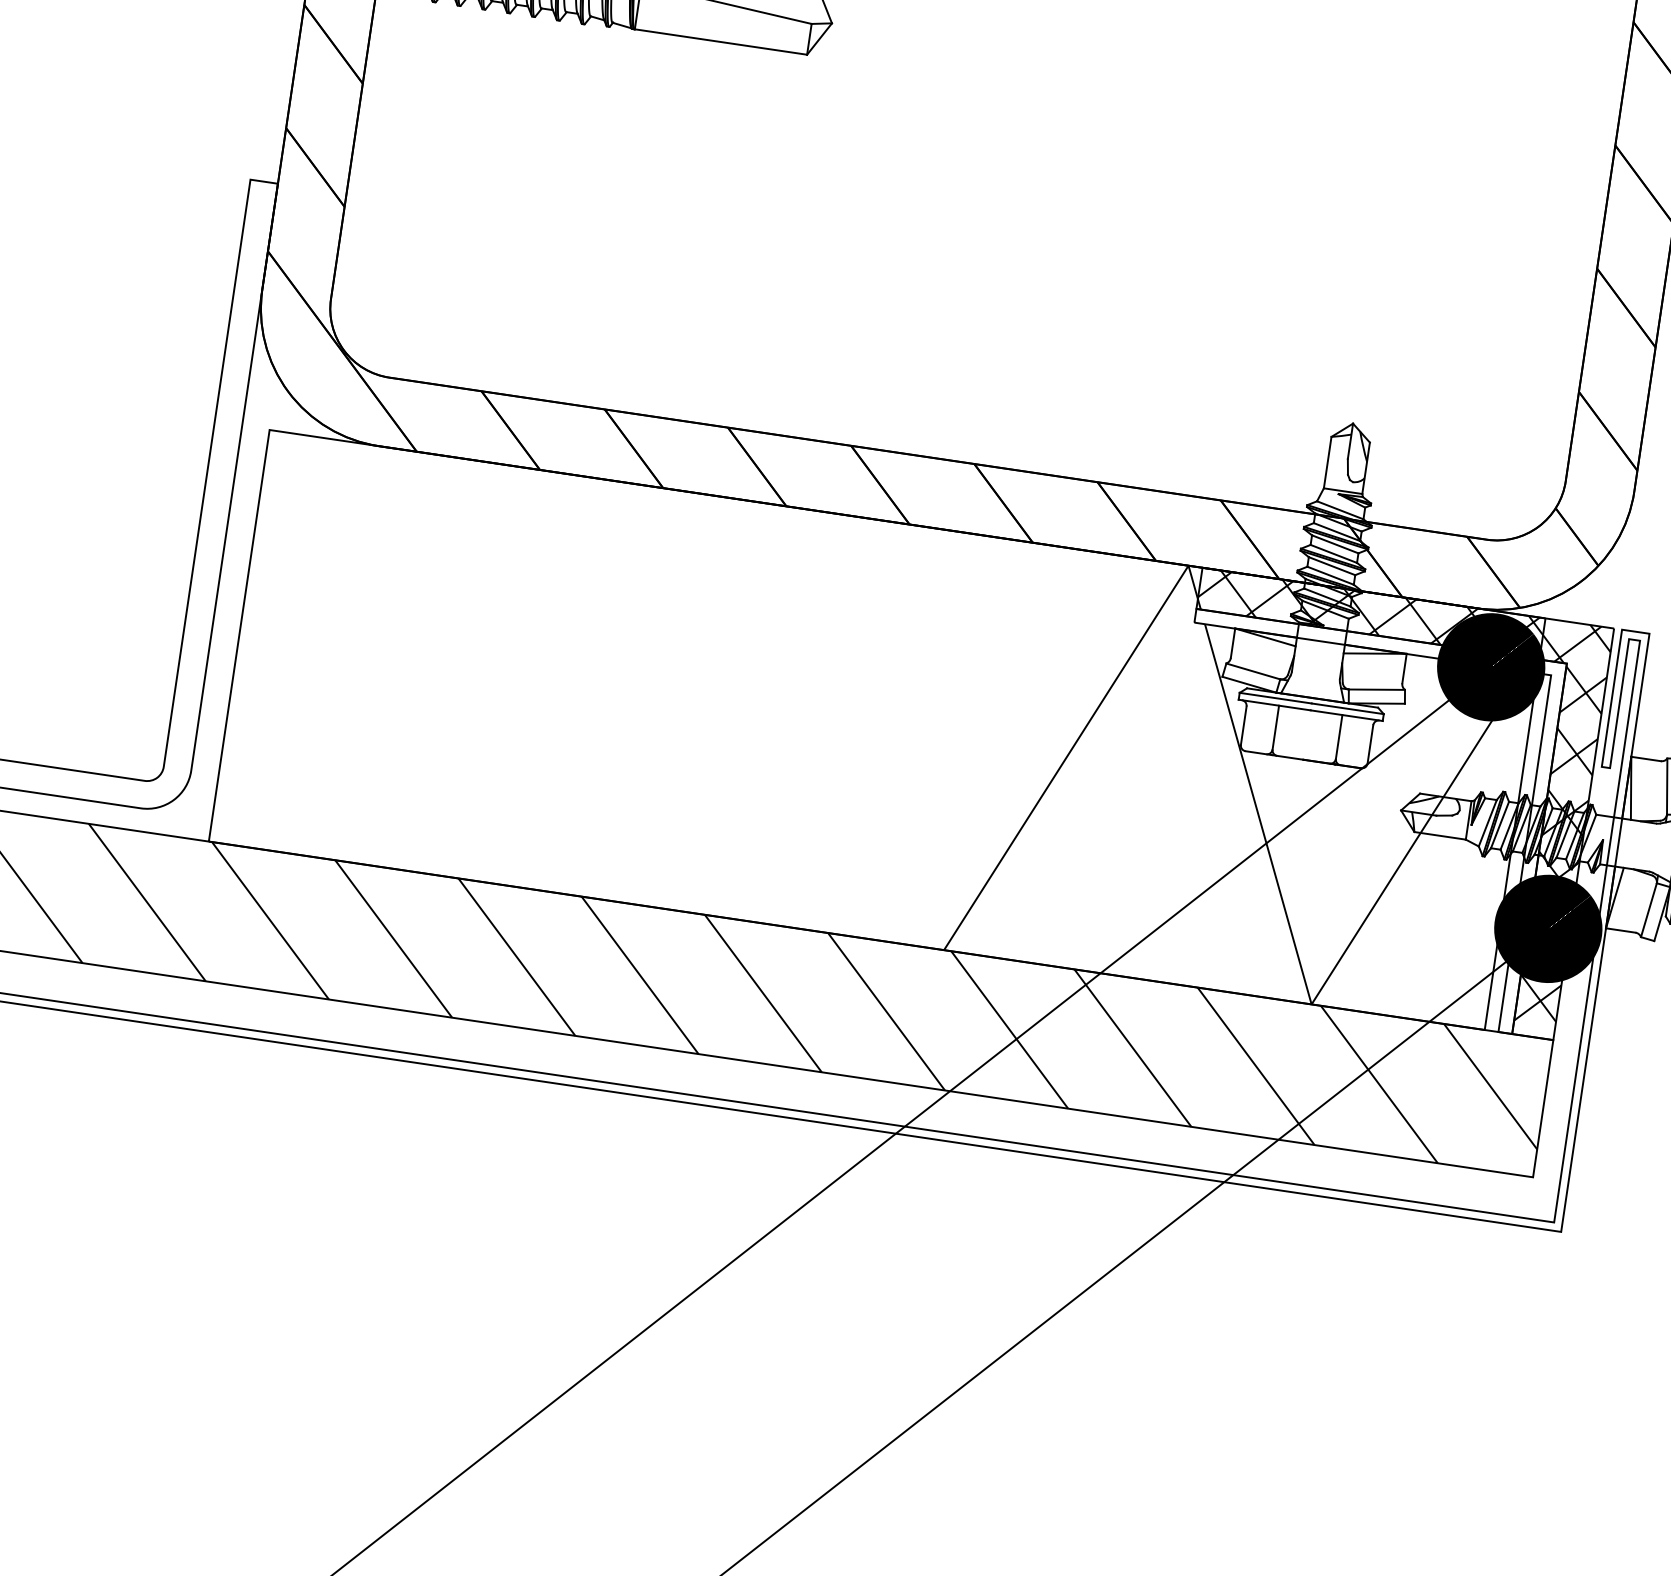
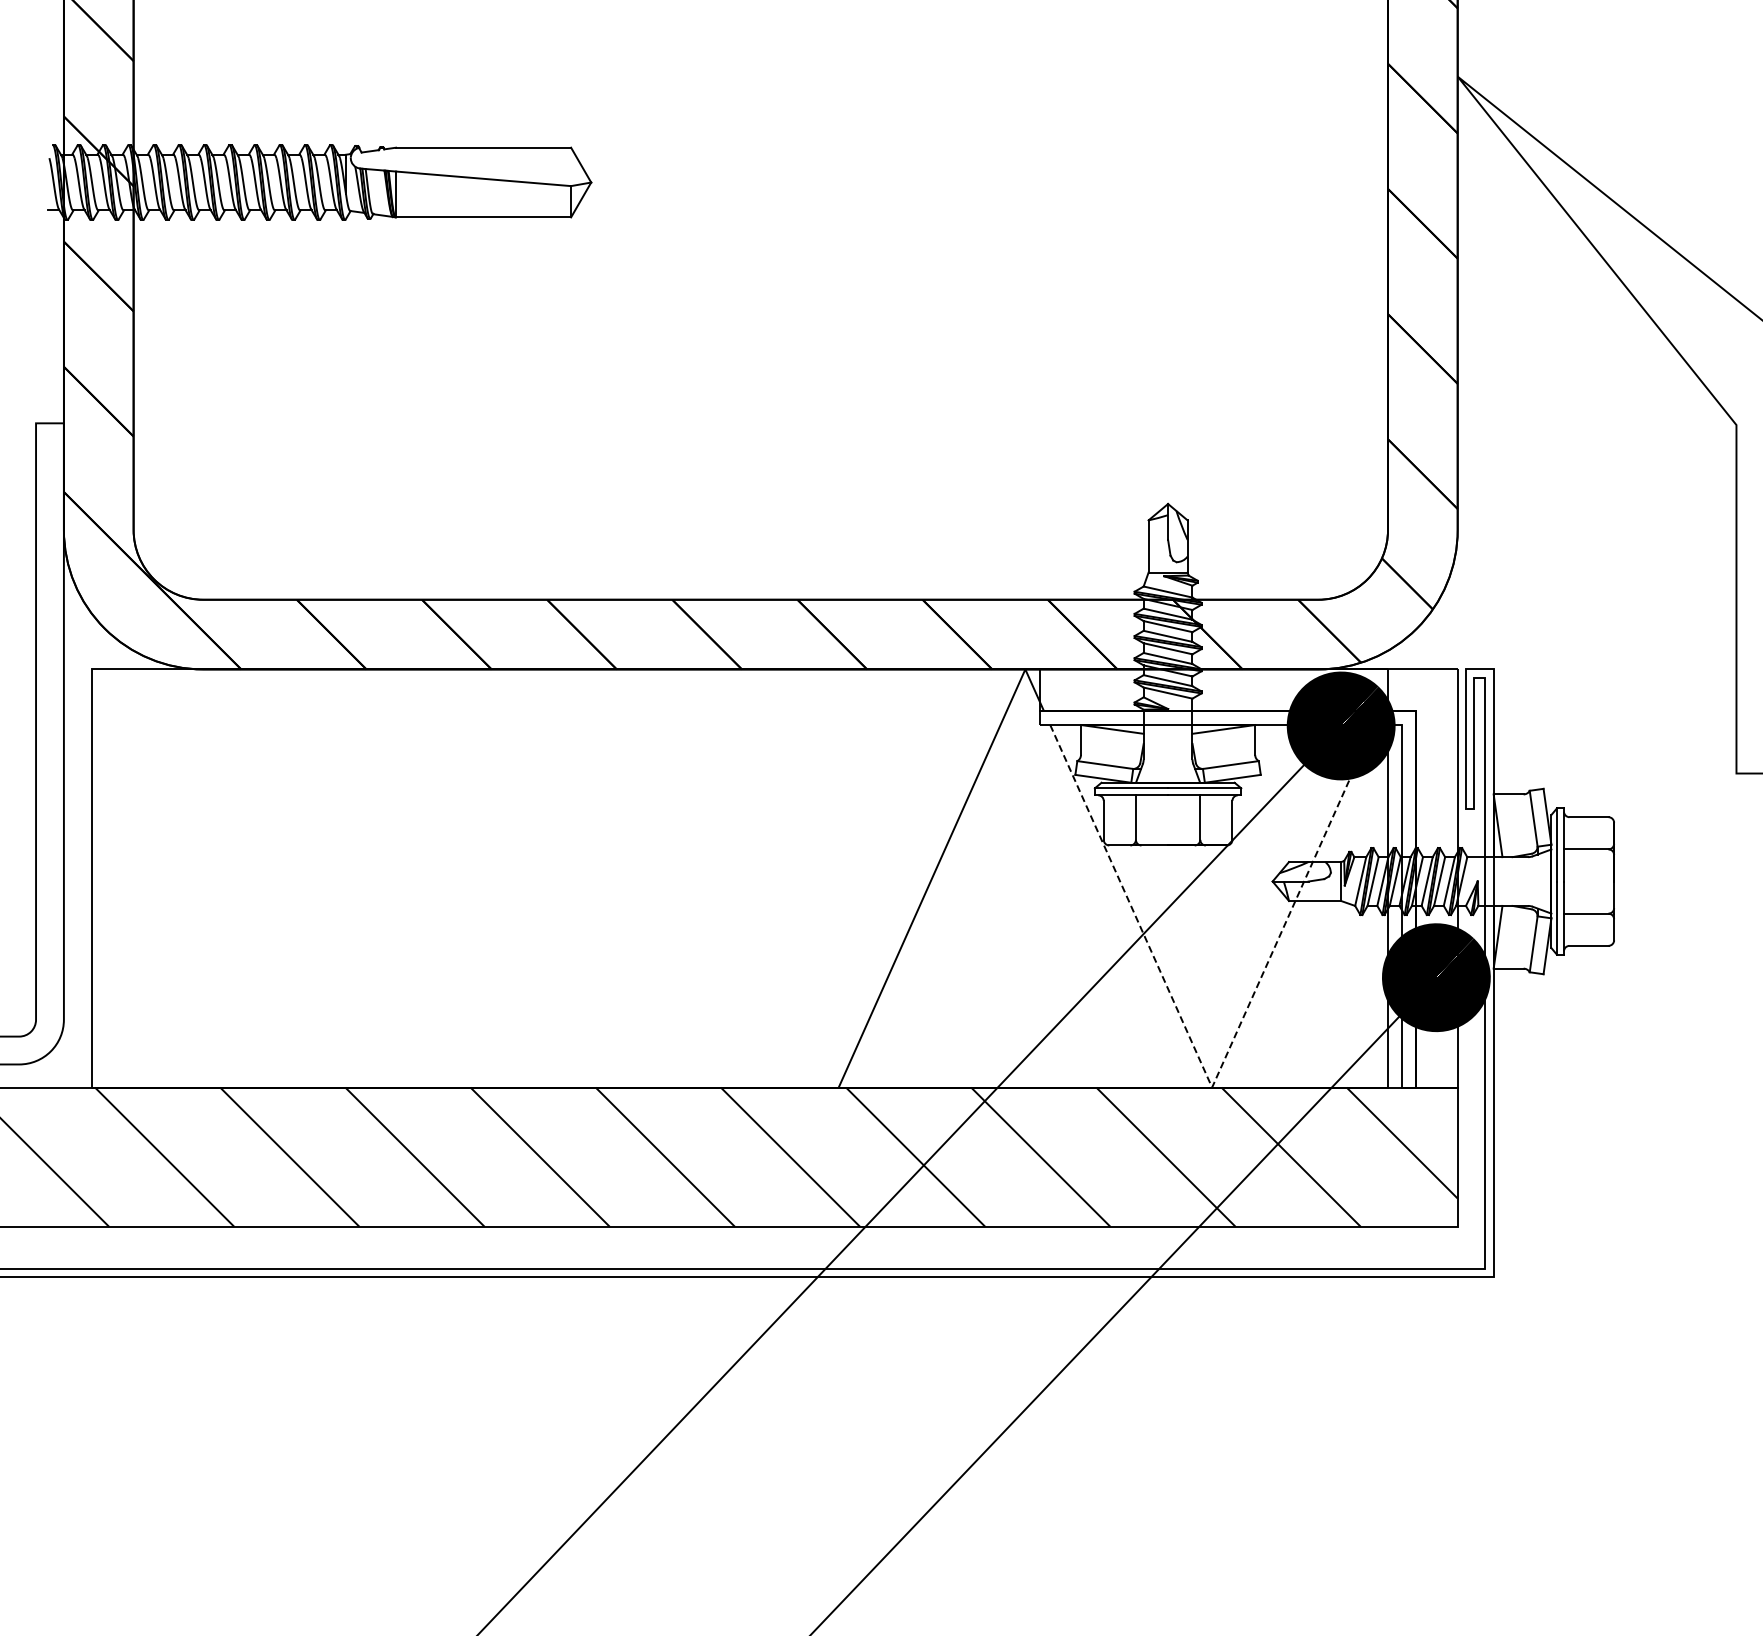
hatch: (1378, 797) -> (1248, 871), removed
line: (1311, 1004) -> (1212, 1087), solid -> dashed

